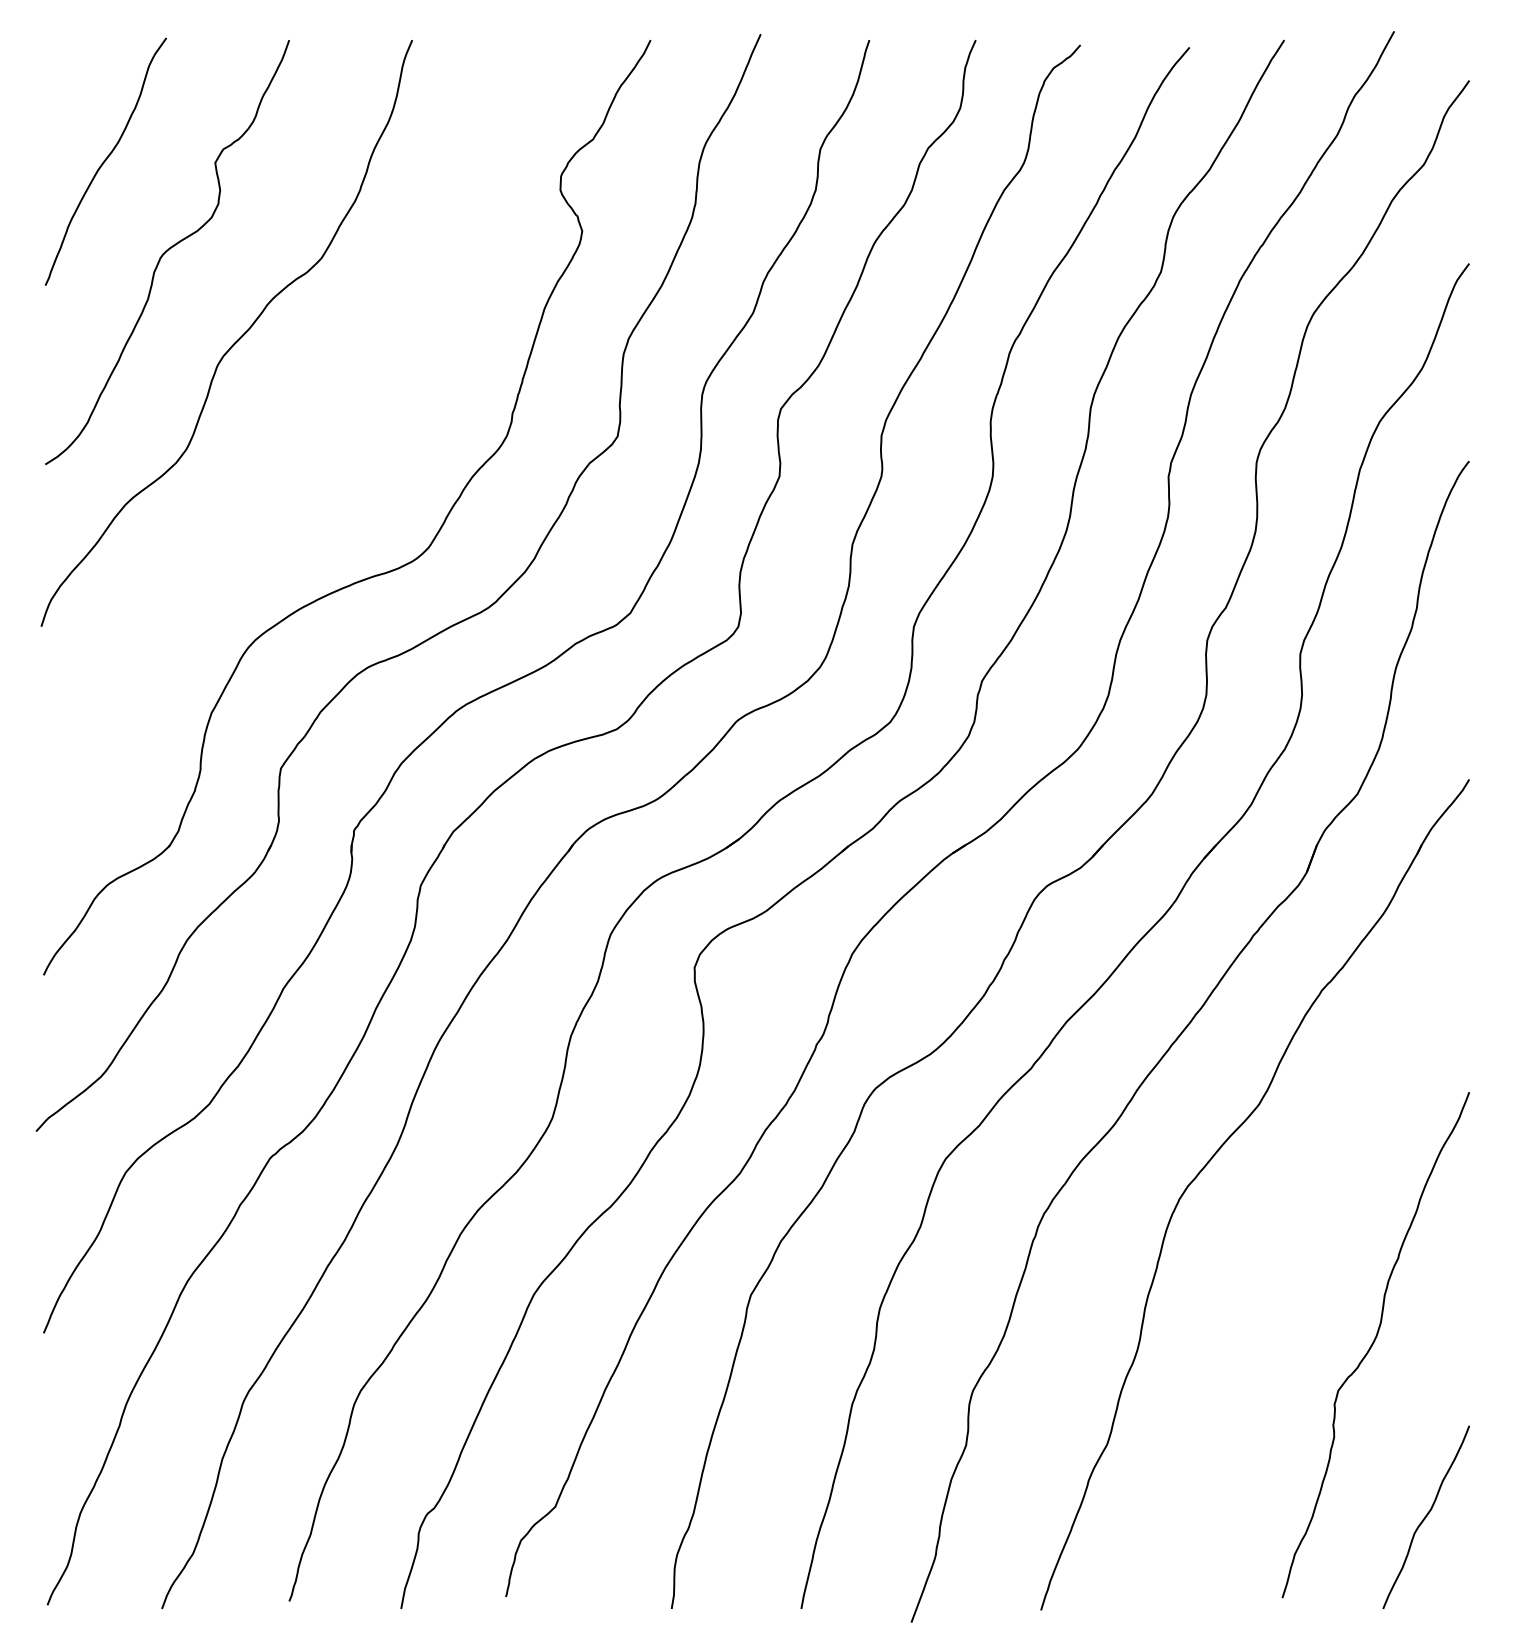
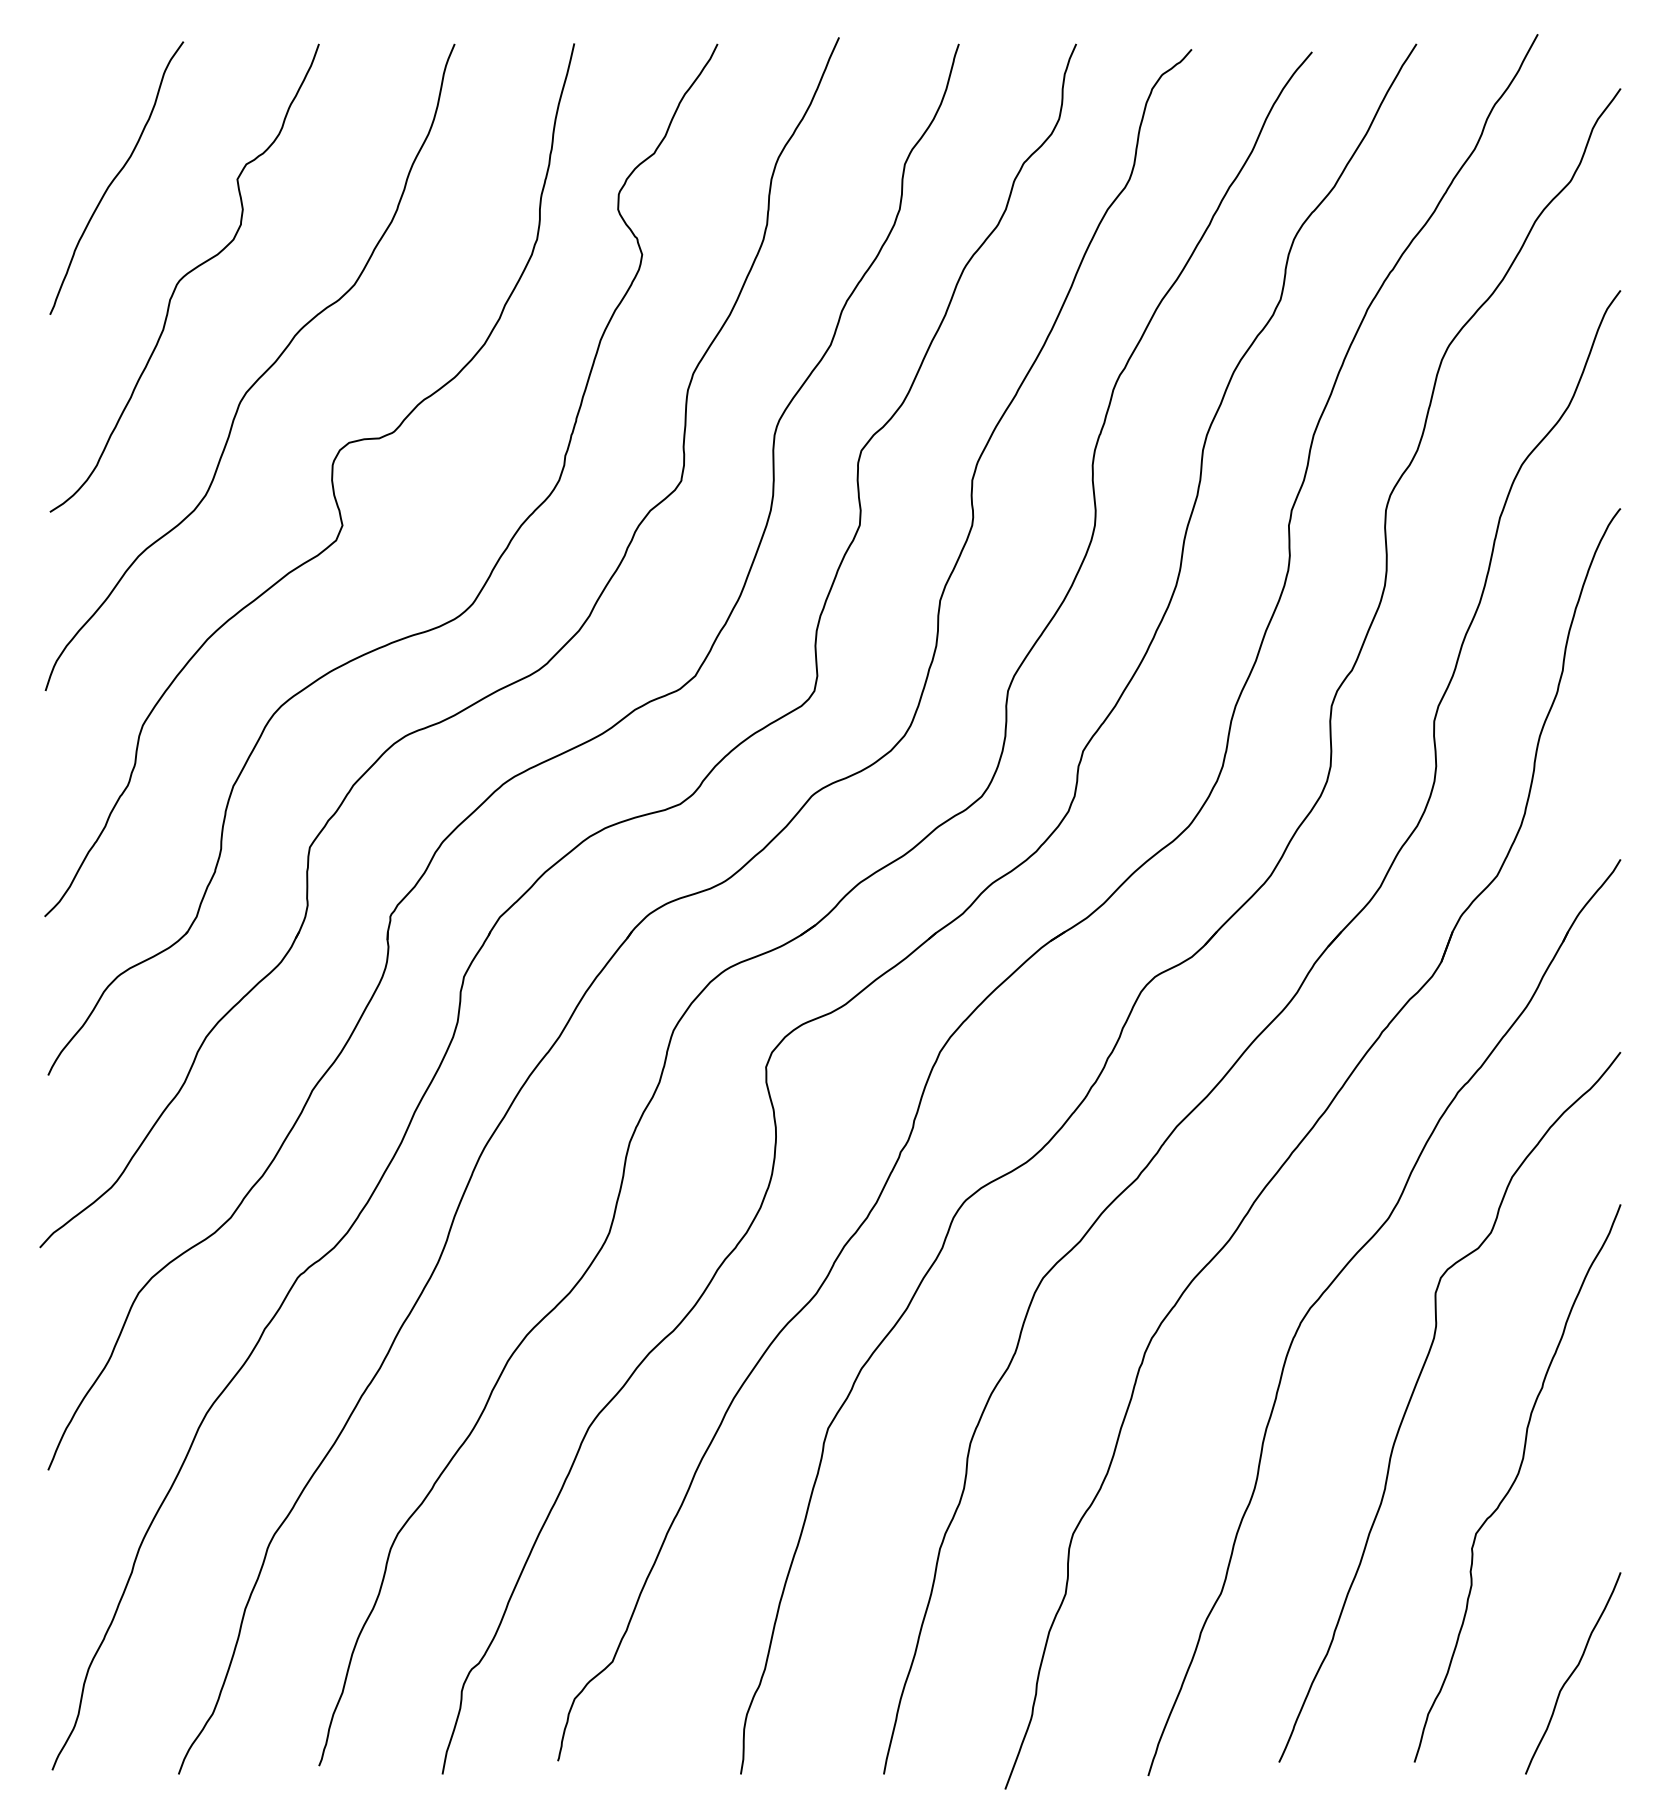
curve: (300, 435) -> (331, 480), added
curve: (1281, 1264) -> (1413, 1394), added

